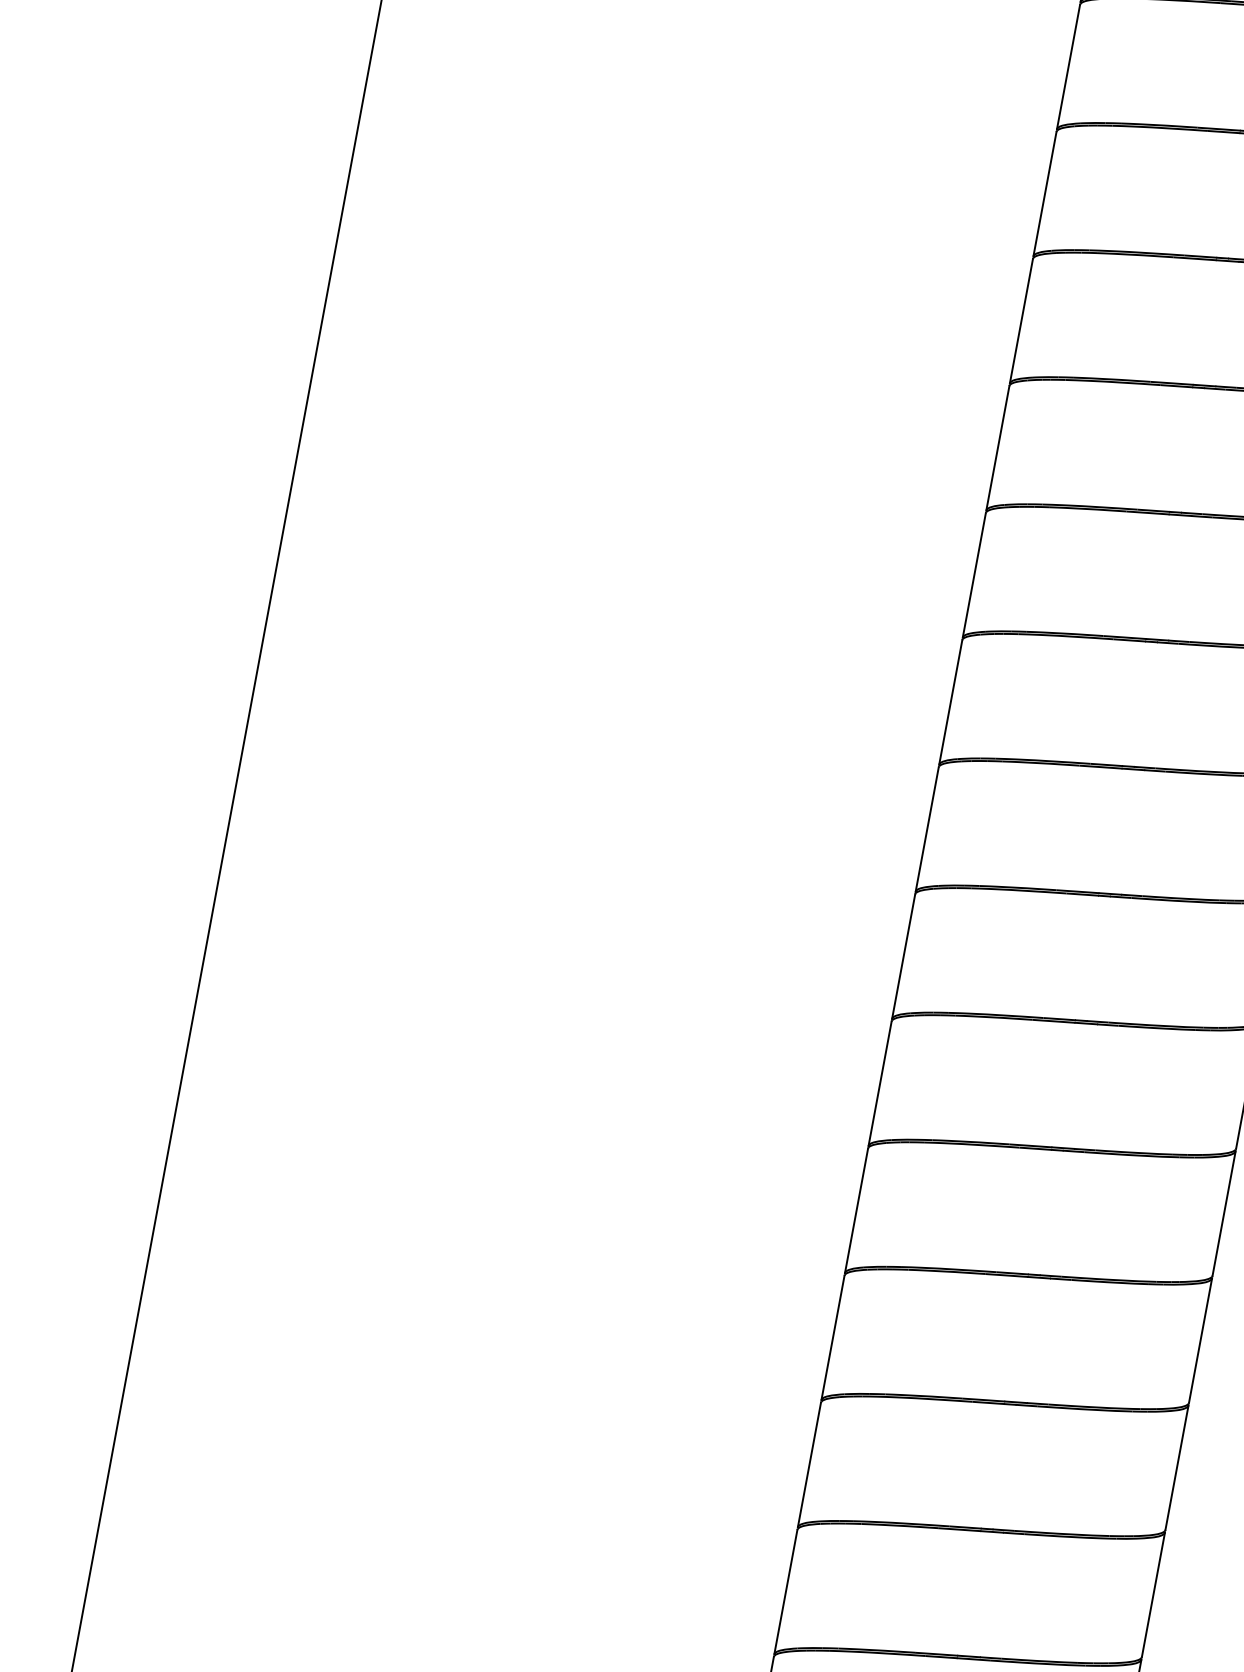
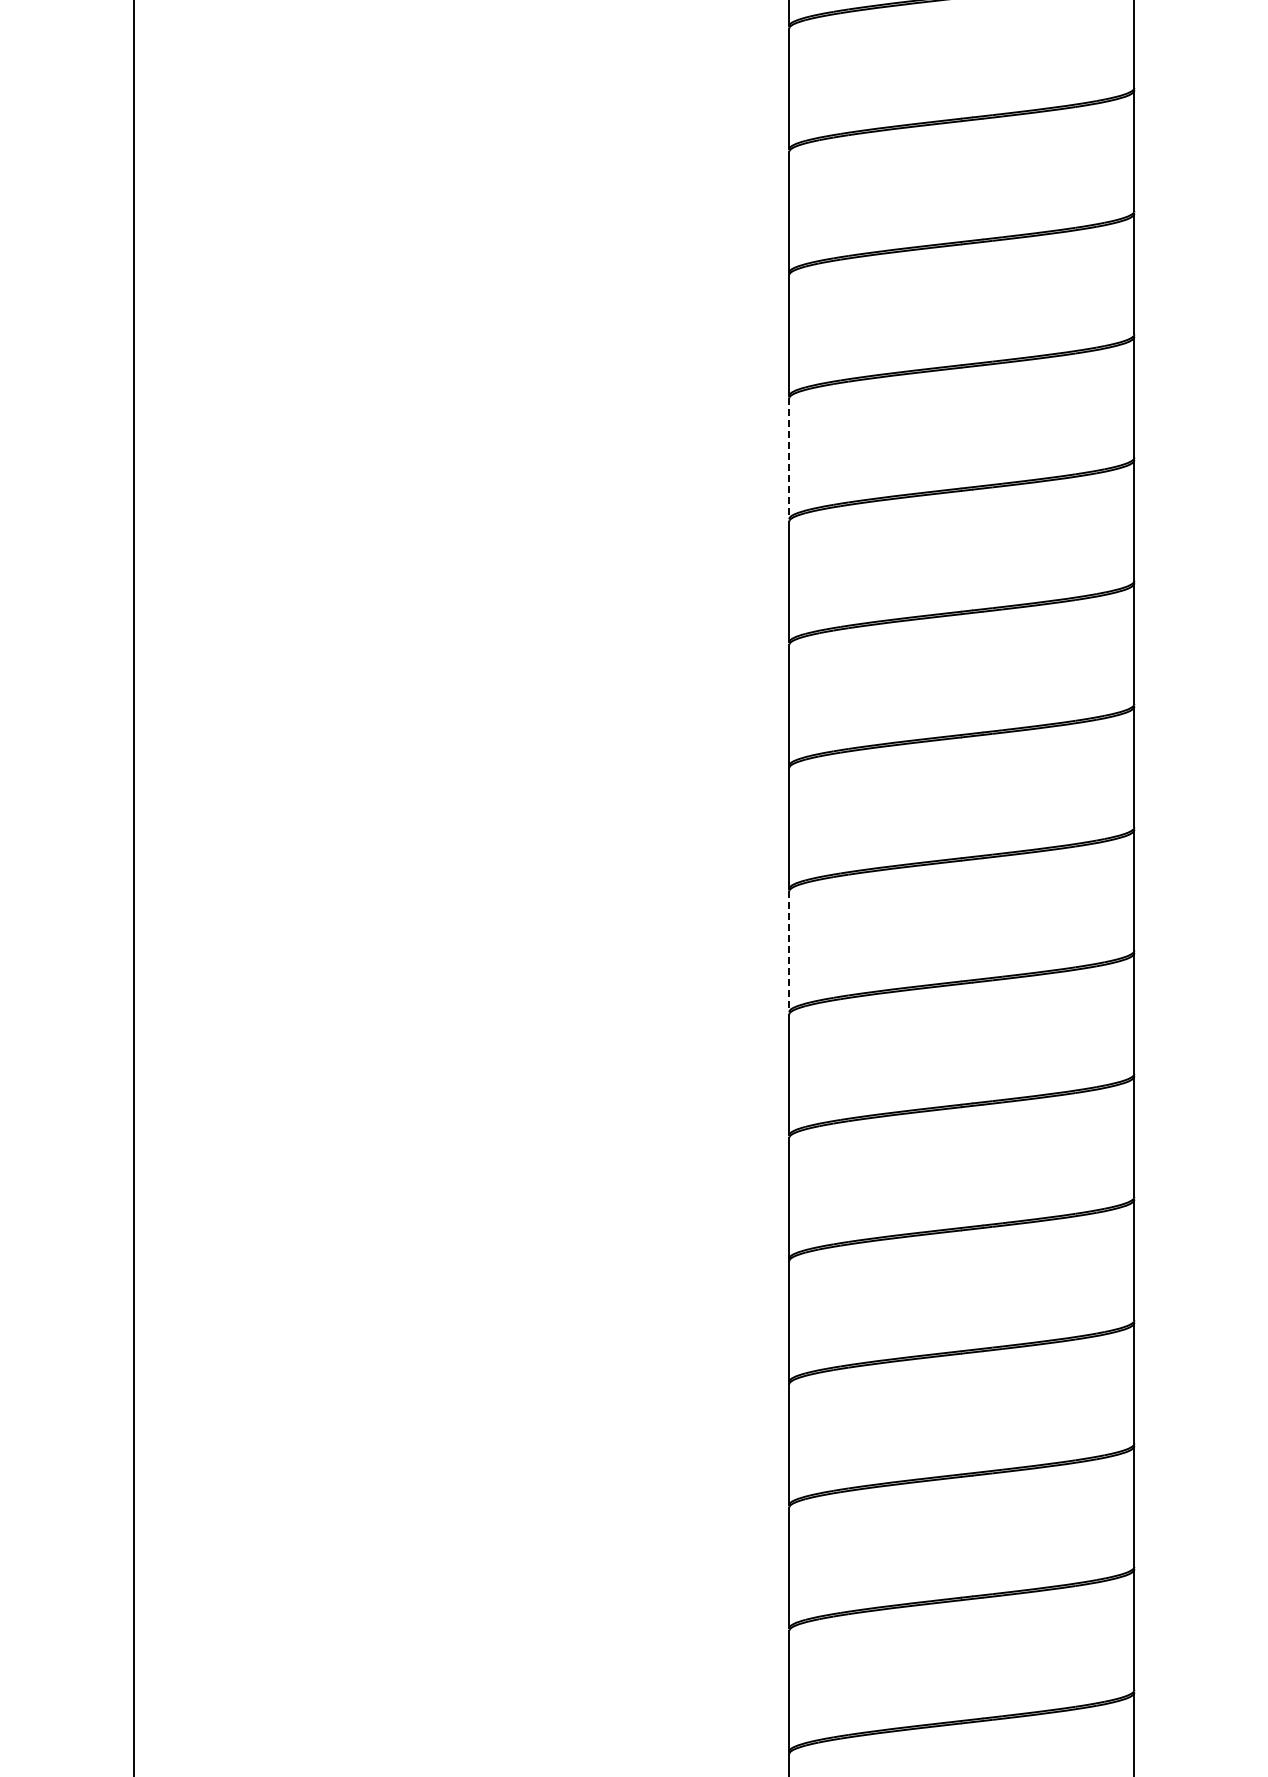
line: (1021, 322) -> (789, 459), solid -> dashed
line: (927, 830) -> (789, 952), solid -> dashed

